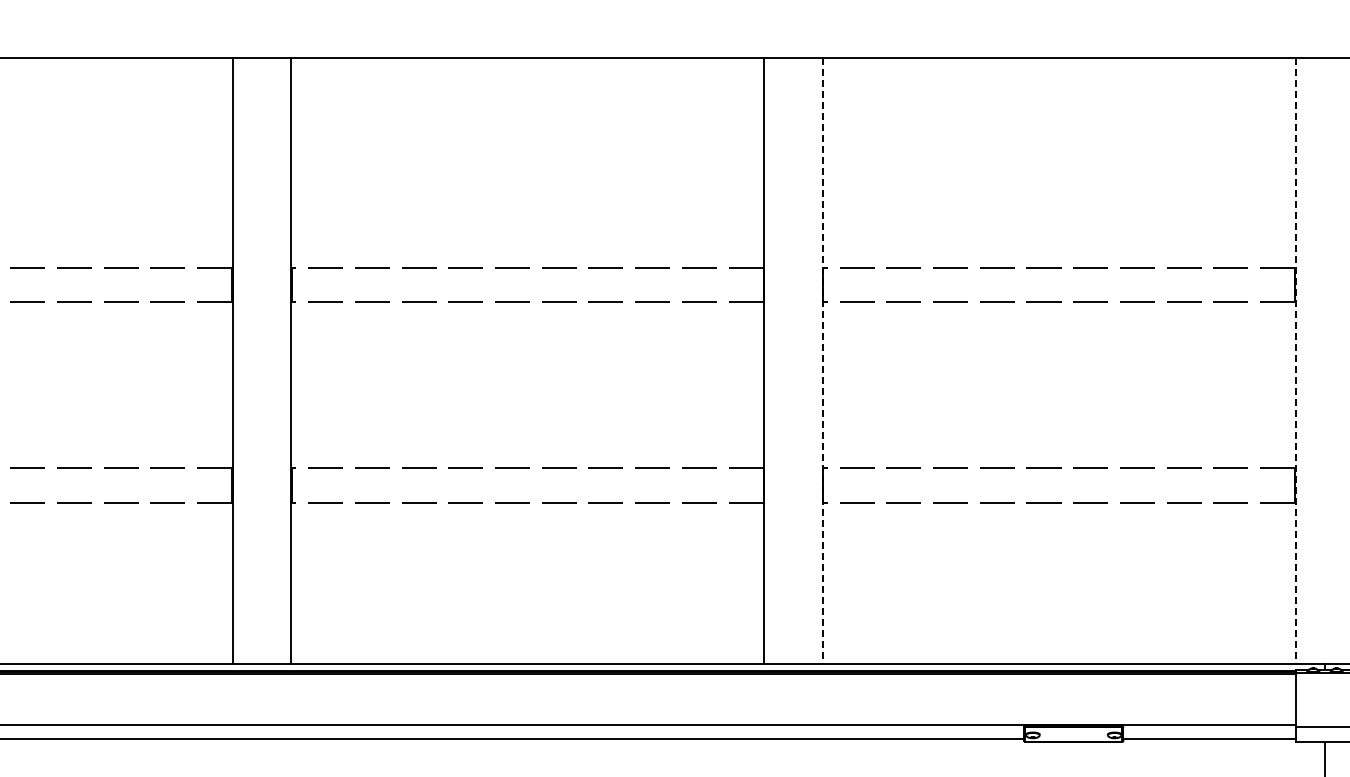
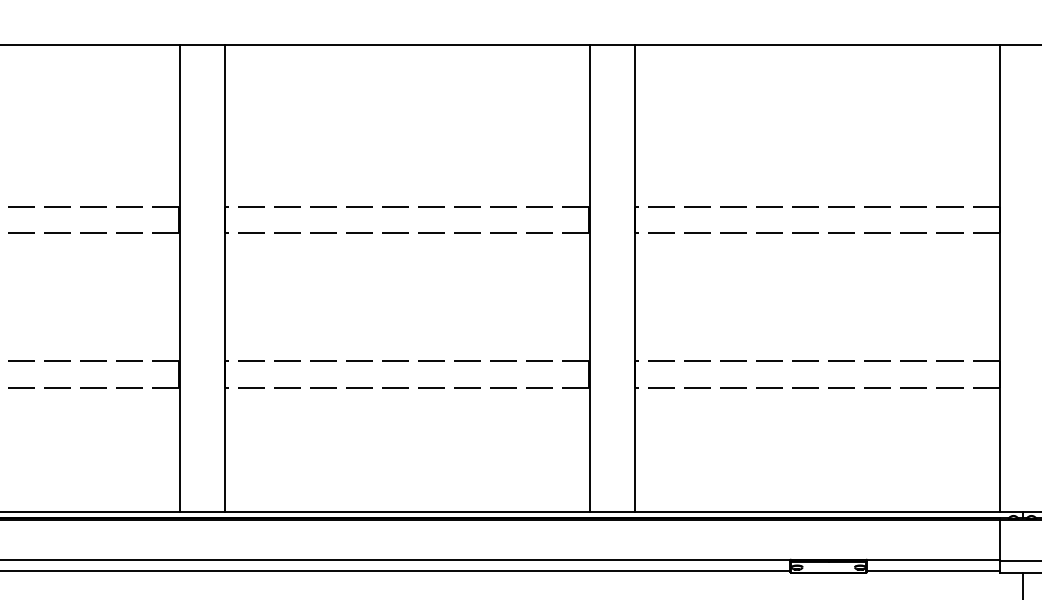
line: (822, 360) -> (634, 278), dashed -> solid
line: (1295, 360) -> (999, 278), dashed -> solid

